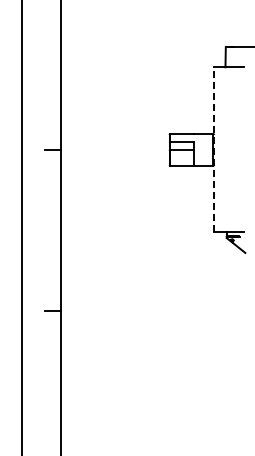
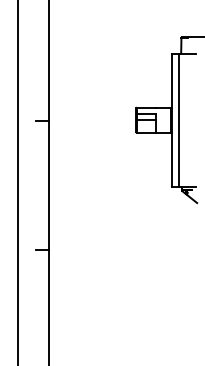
line: (214, 149) -> (172, 119), dashed -> solid
line: (222, 149) -> (178, 119), added

